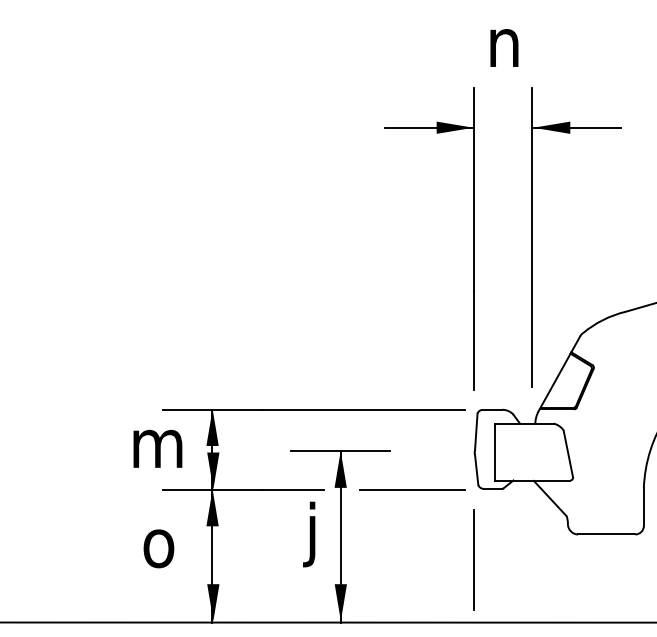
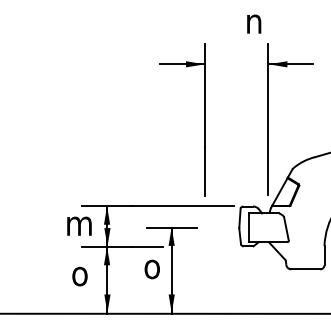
part: (473, 237) -> (204, 119), moved
line: (411, 491) -> (207, 247), removed
text: (300, 532) -> (151, 268), j -> o
line: (473, 560) -> (238, 282), removed

